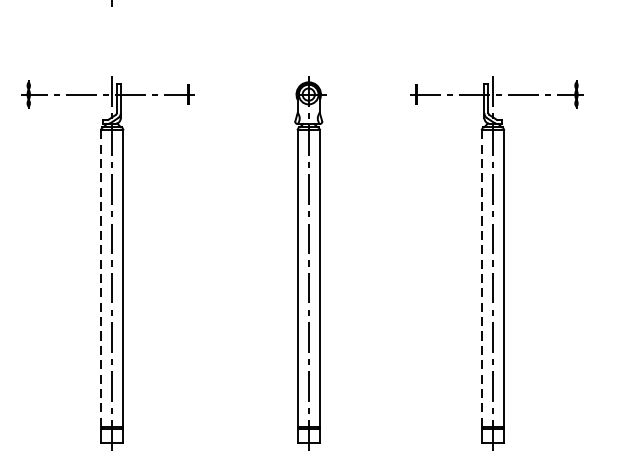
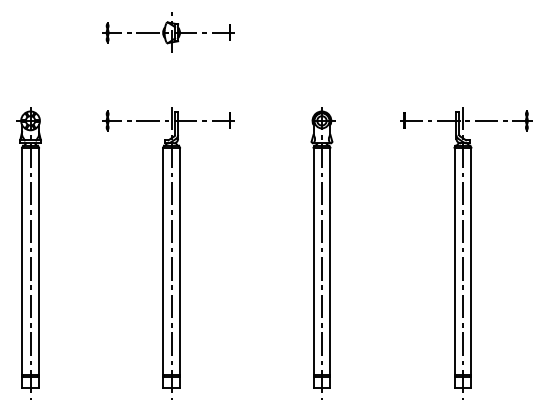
line: (101, 278) -> (163, 261), dashed -> solid
line: (481, 278) -> (454, 261), dashed -> solid

